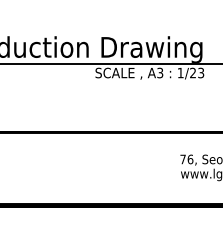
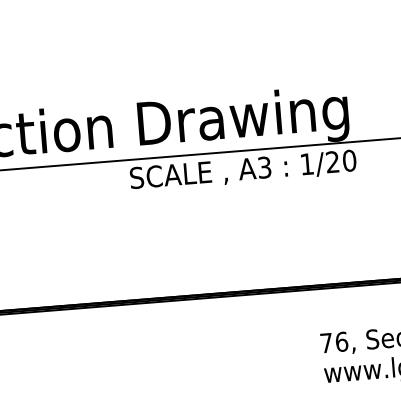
text: (201, 72) -> (350, 159), 1/23 -> 1/20

